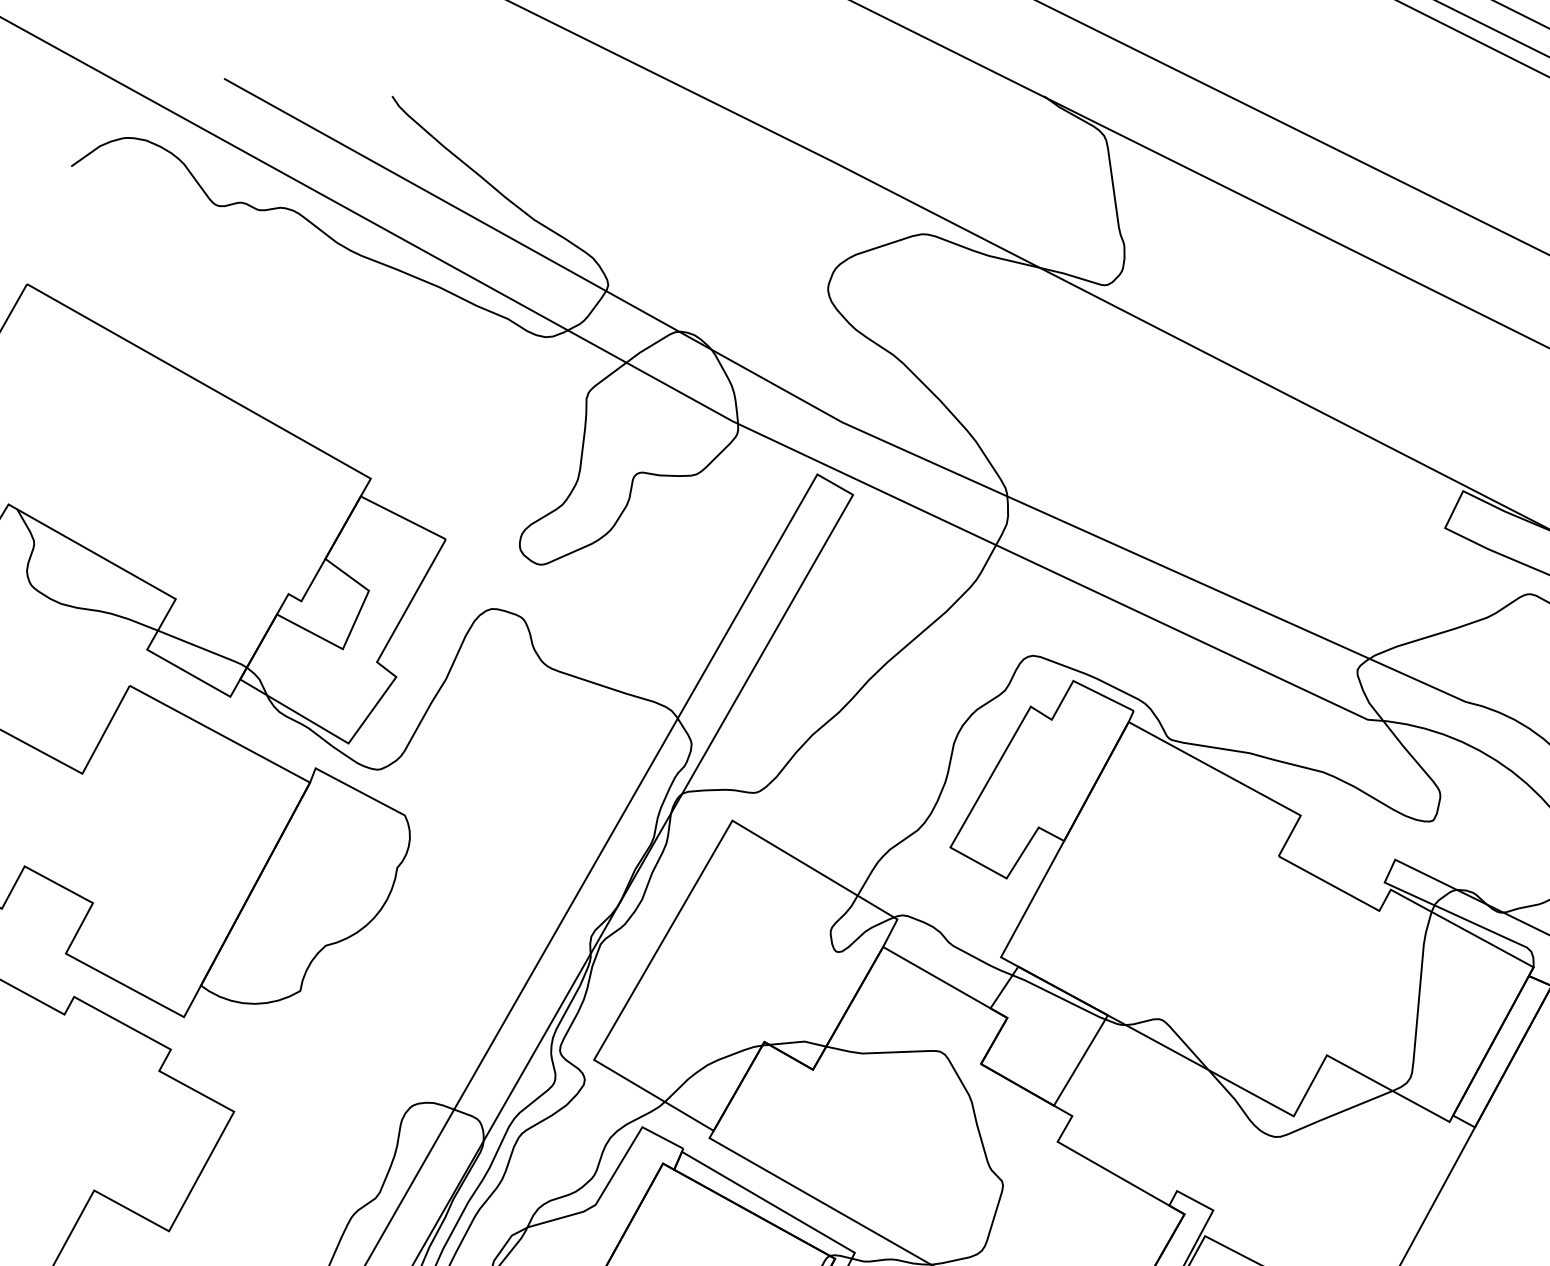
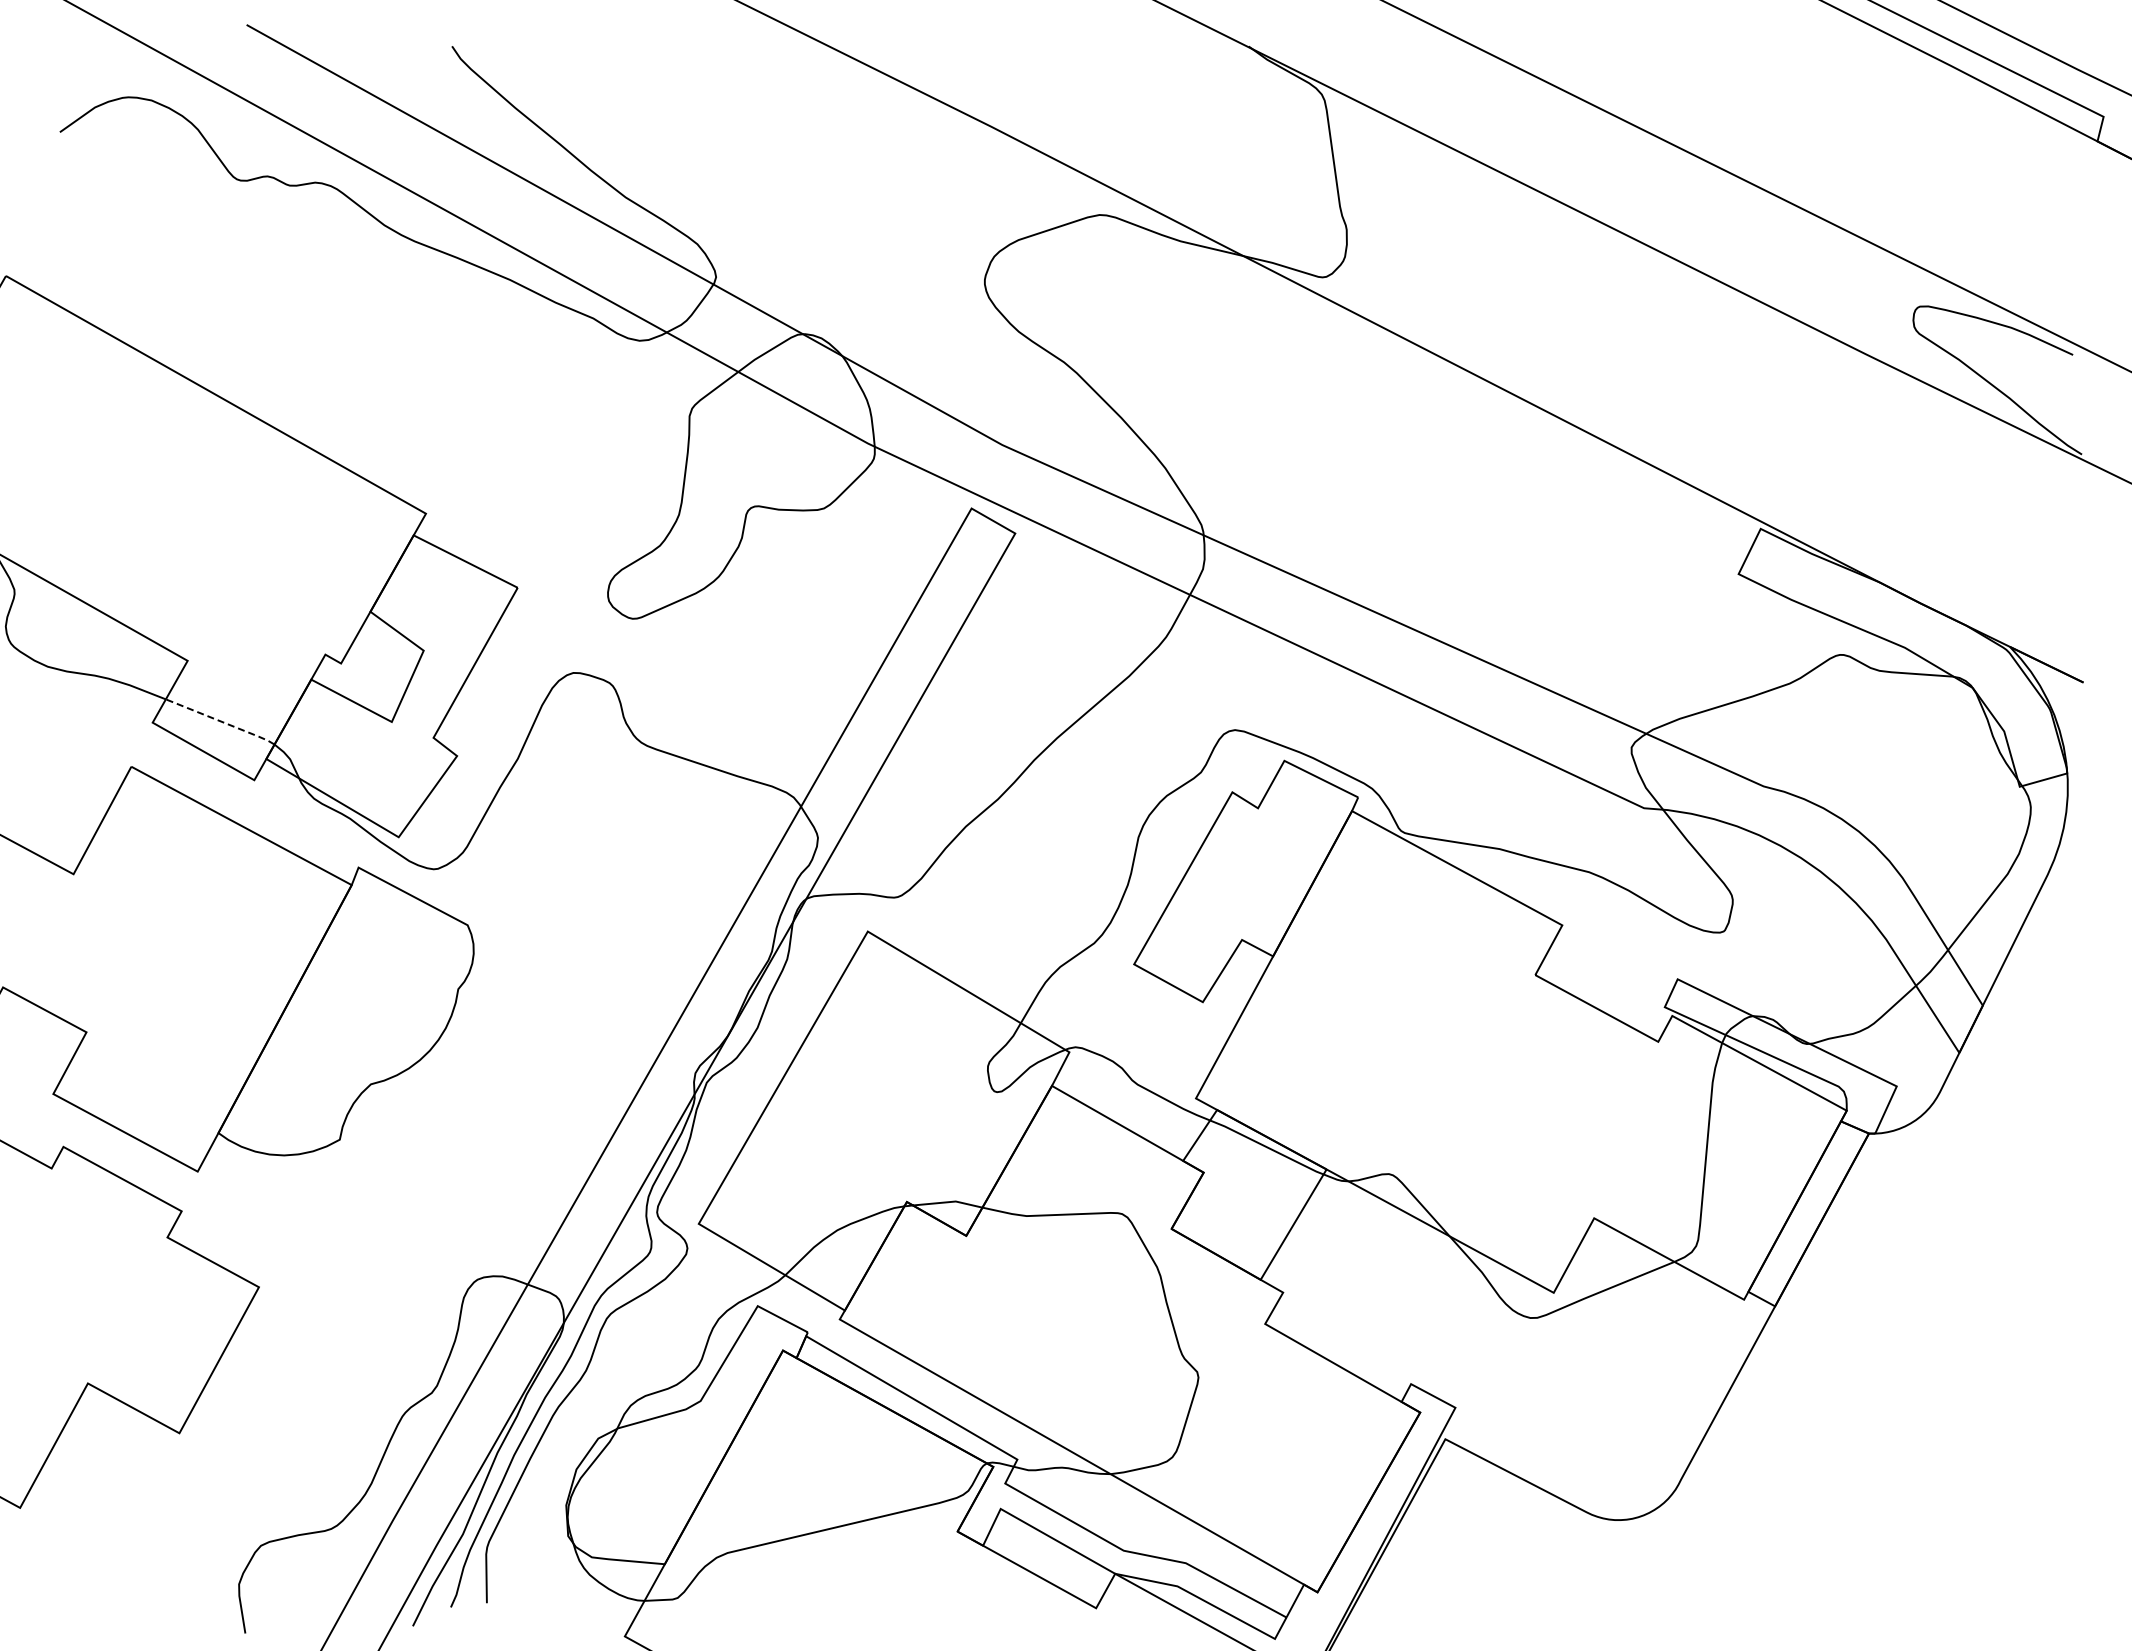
line: (203, 648) -> (221, 721), solid -> dashed

